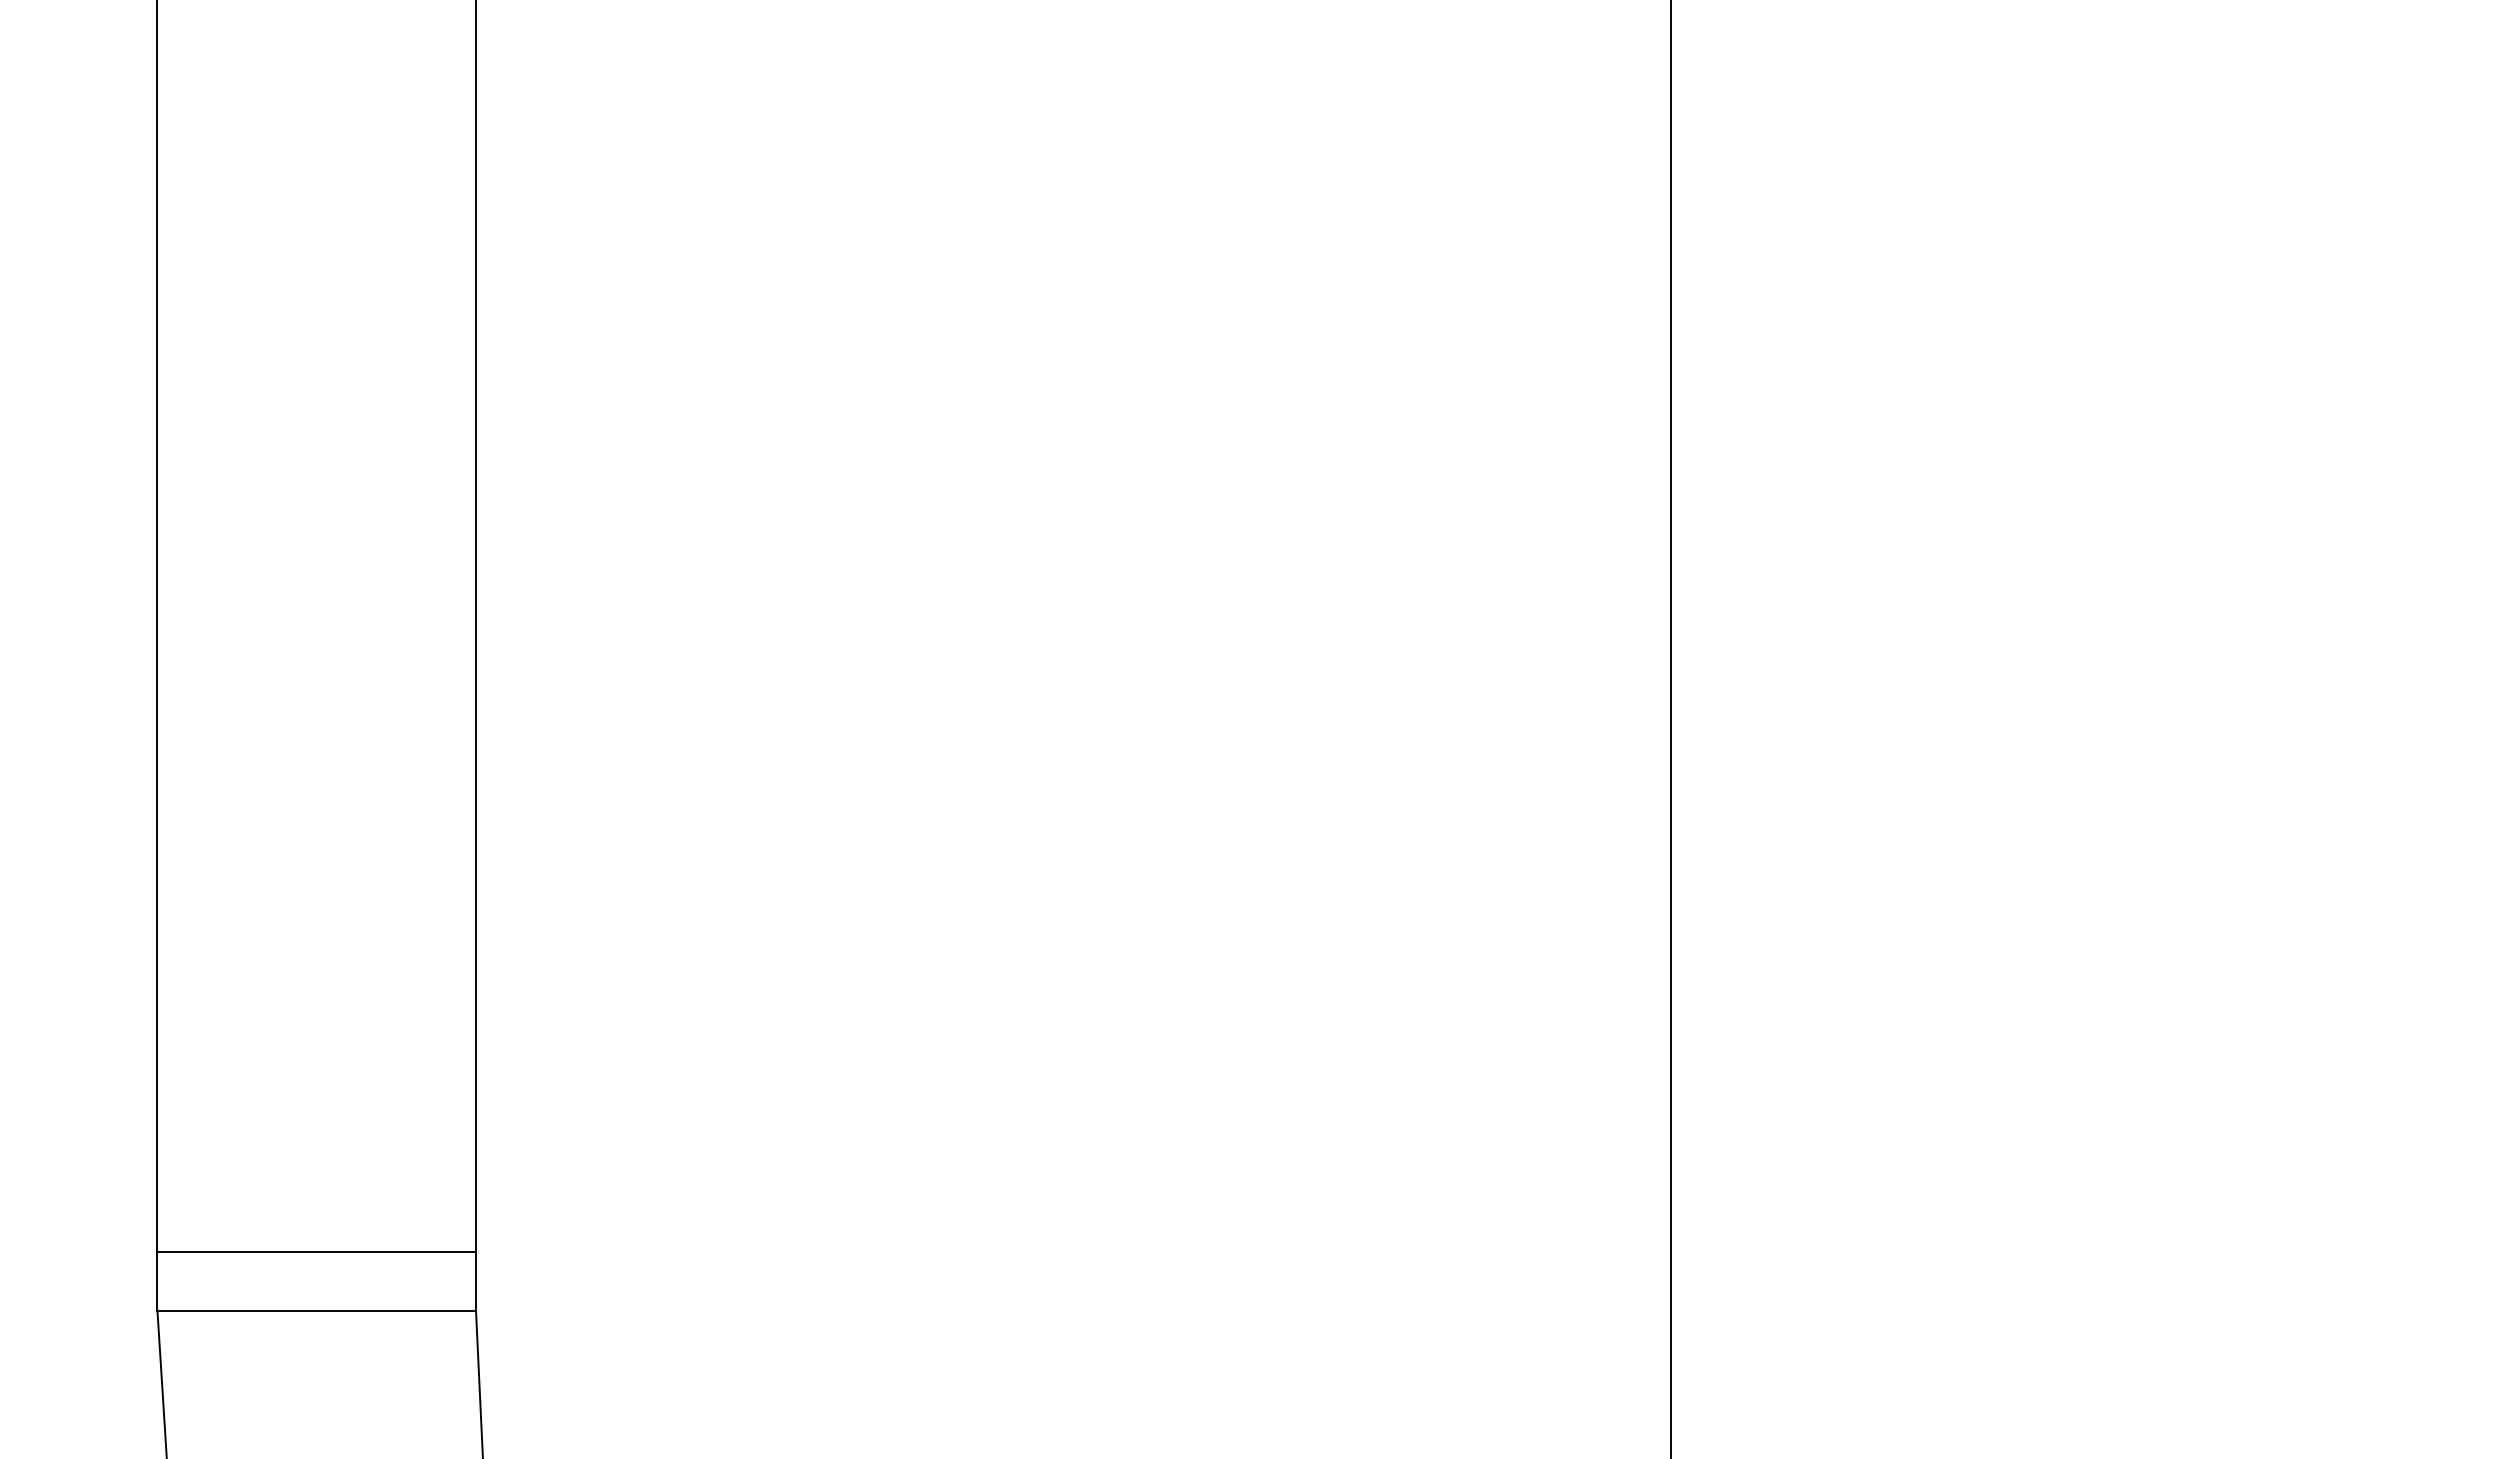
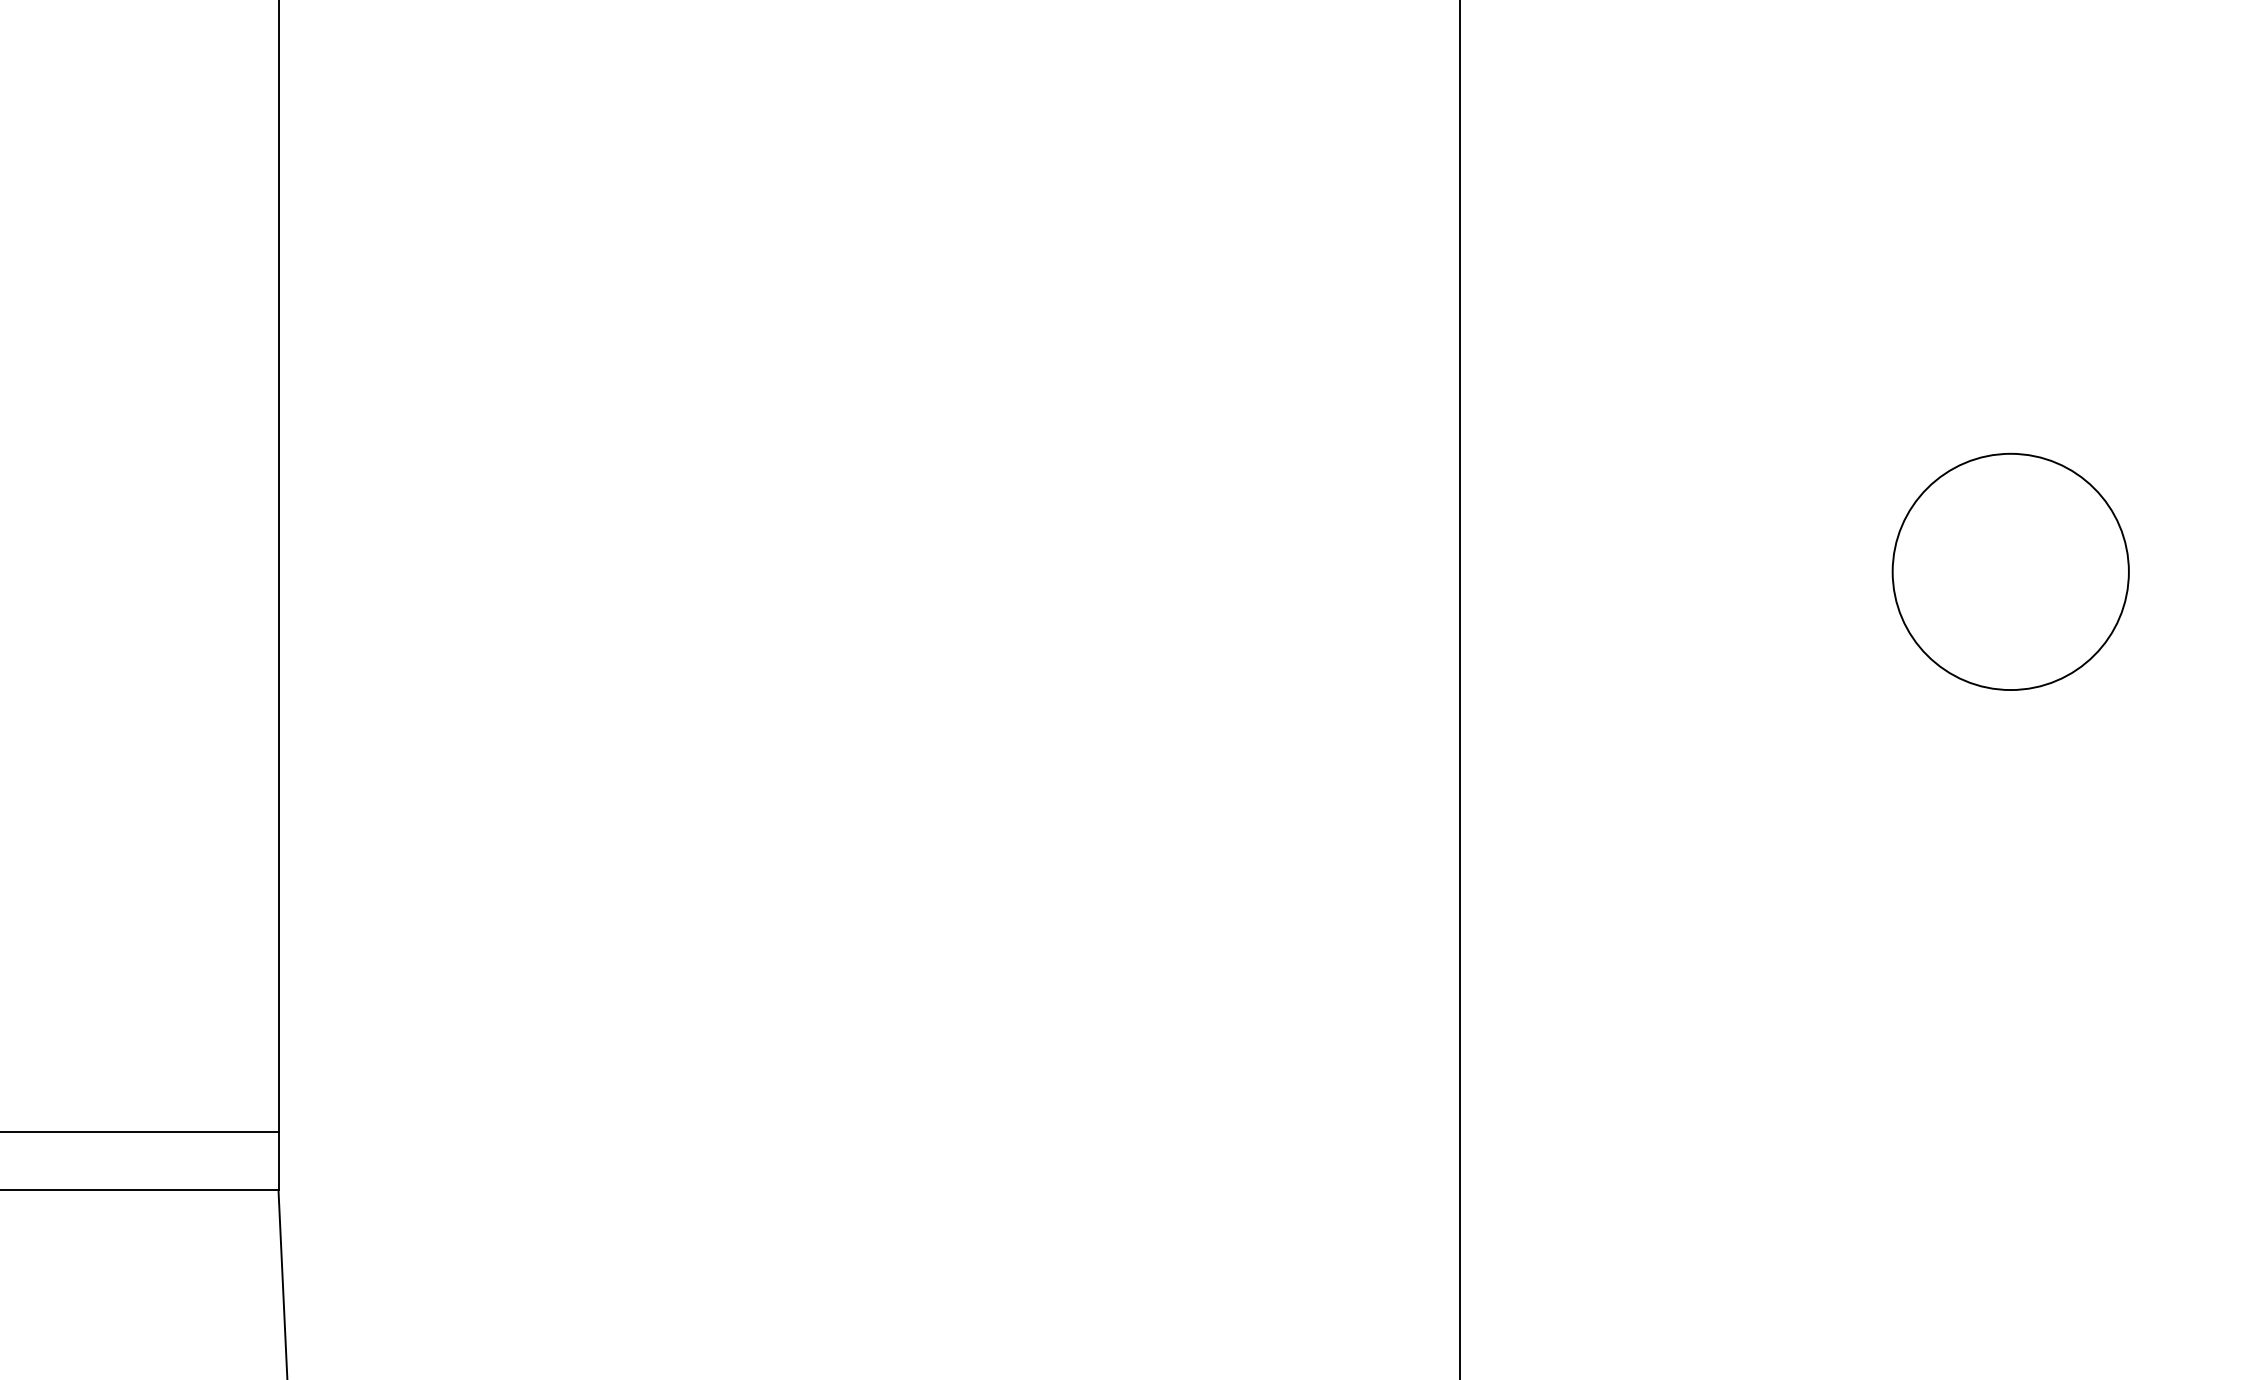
circle: (2227, 684) -> (2010, 571), added

